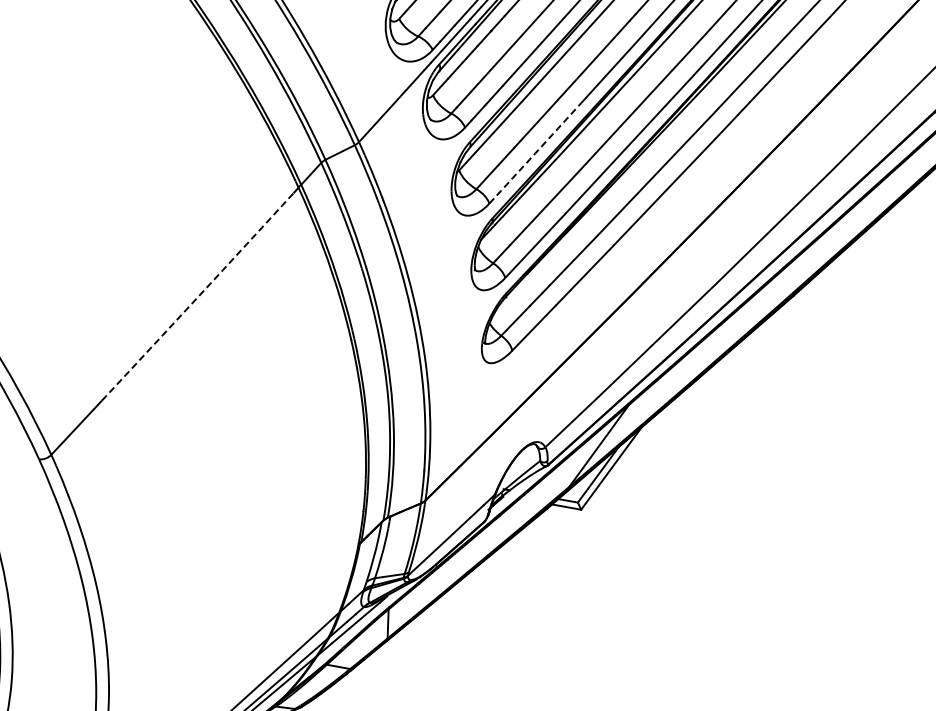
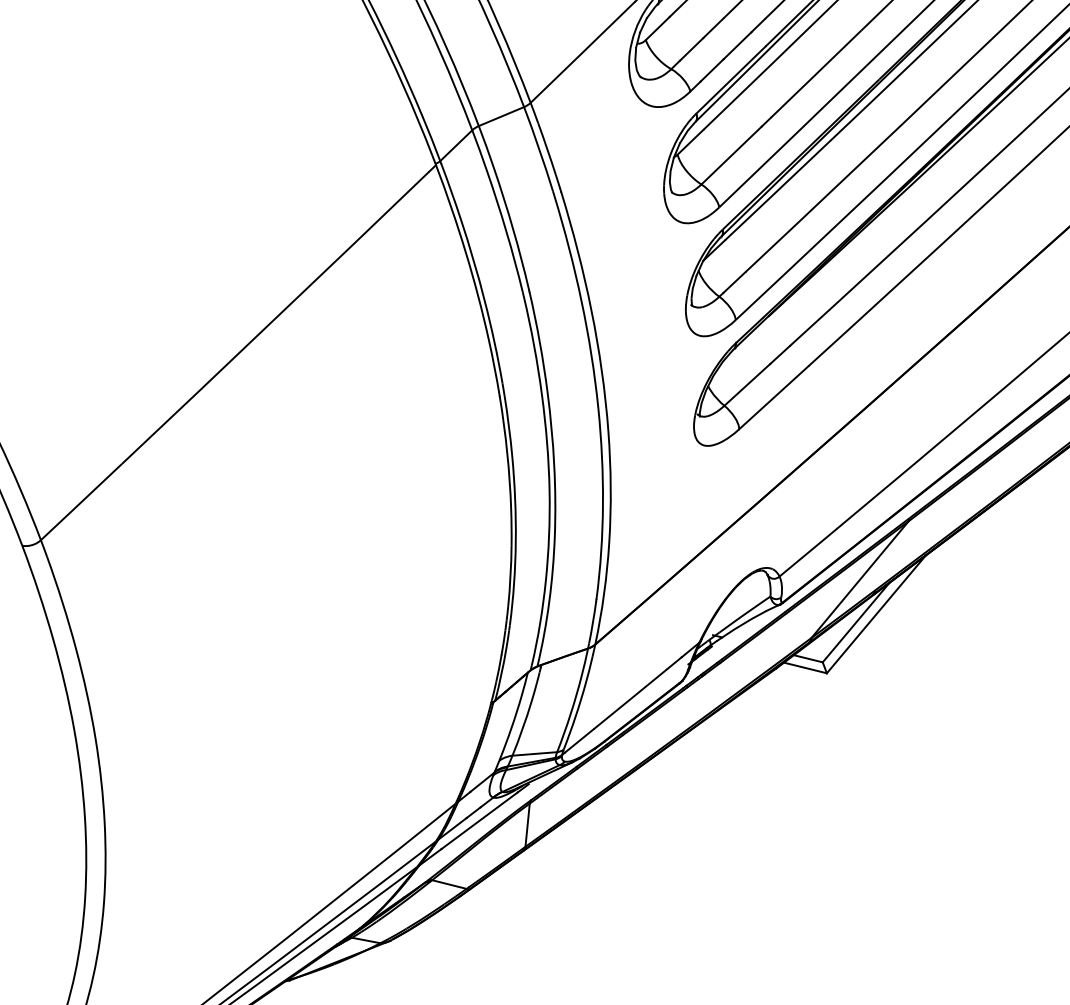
arc: (535, 153) -> (793, 136), dashed -> solid
arc: (198, 296) -> (276, 317), dashed -> solid

